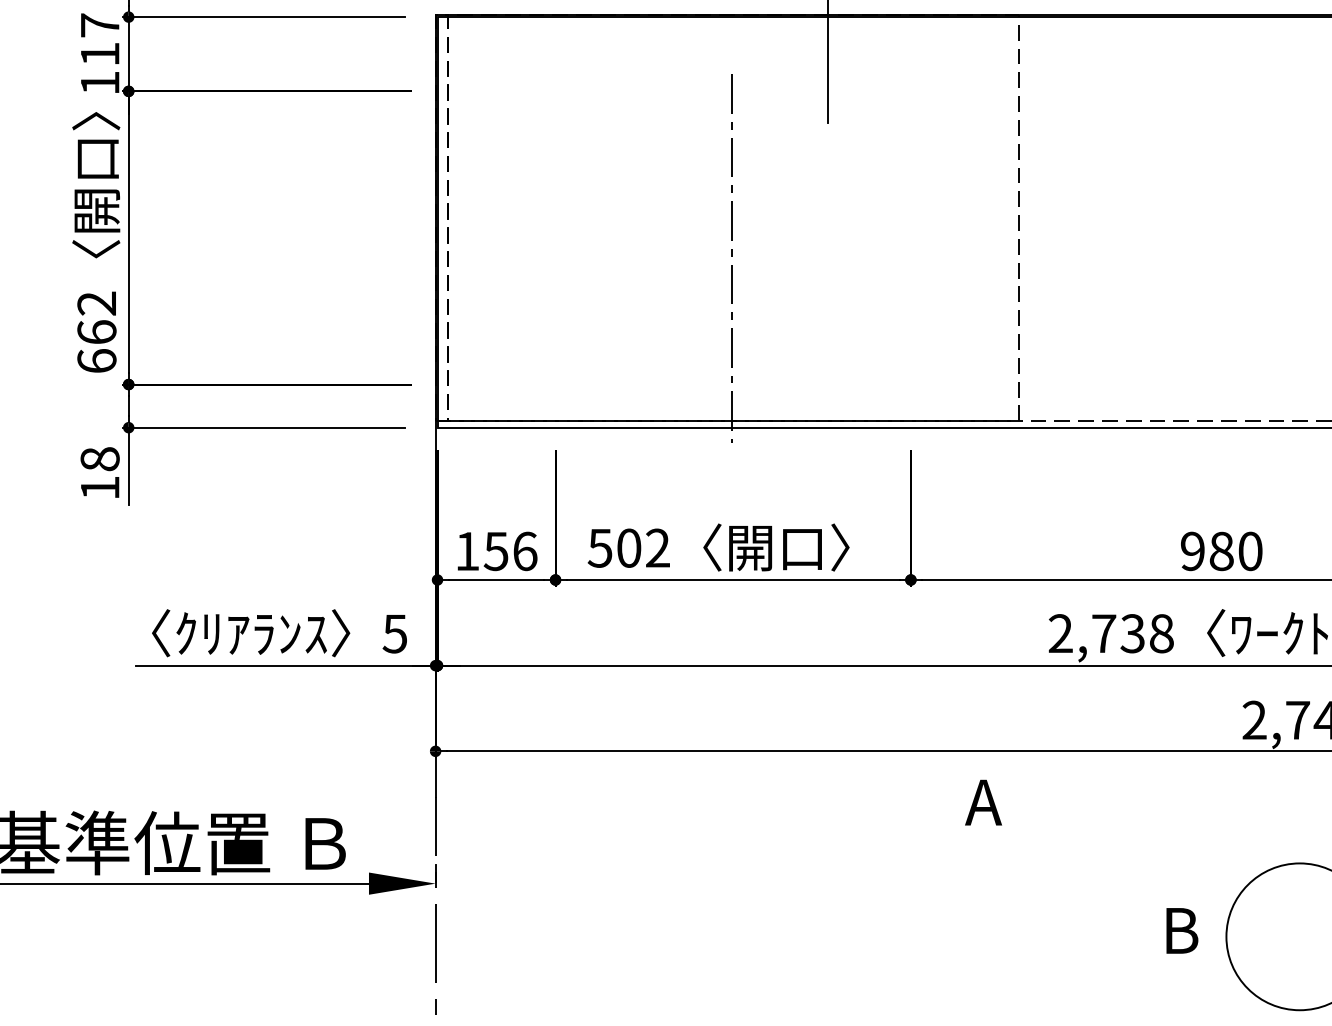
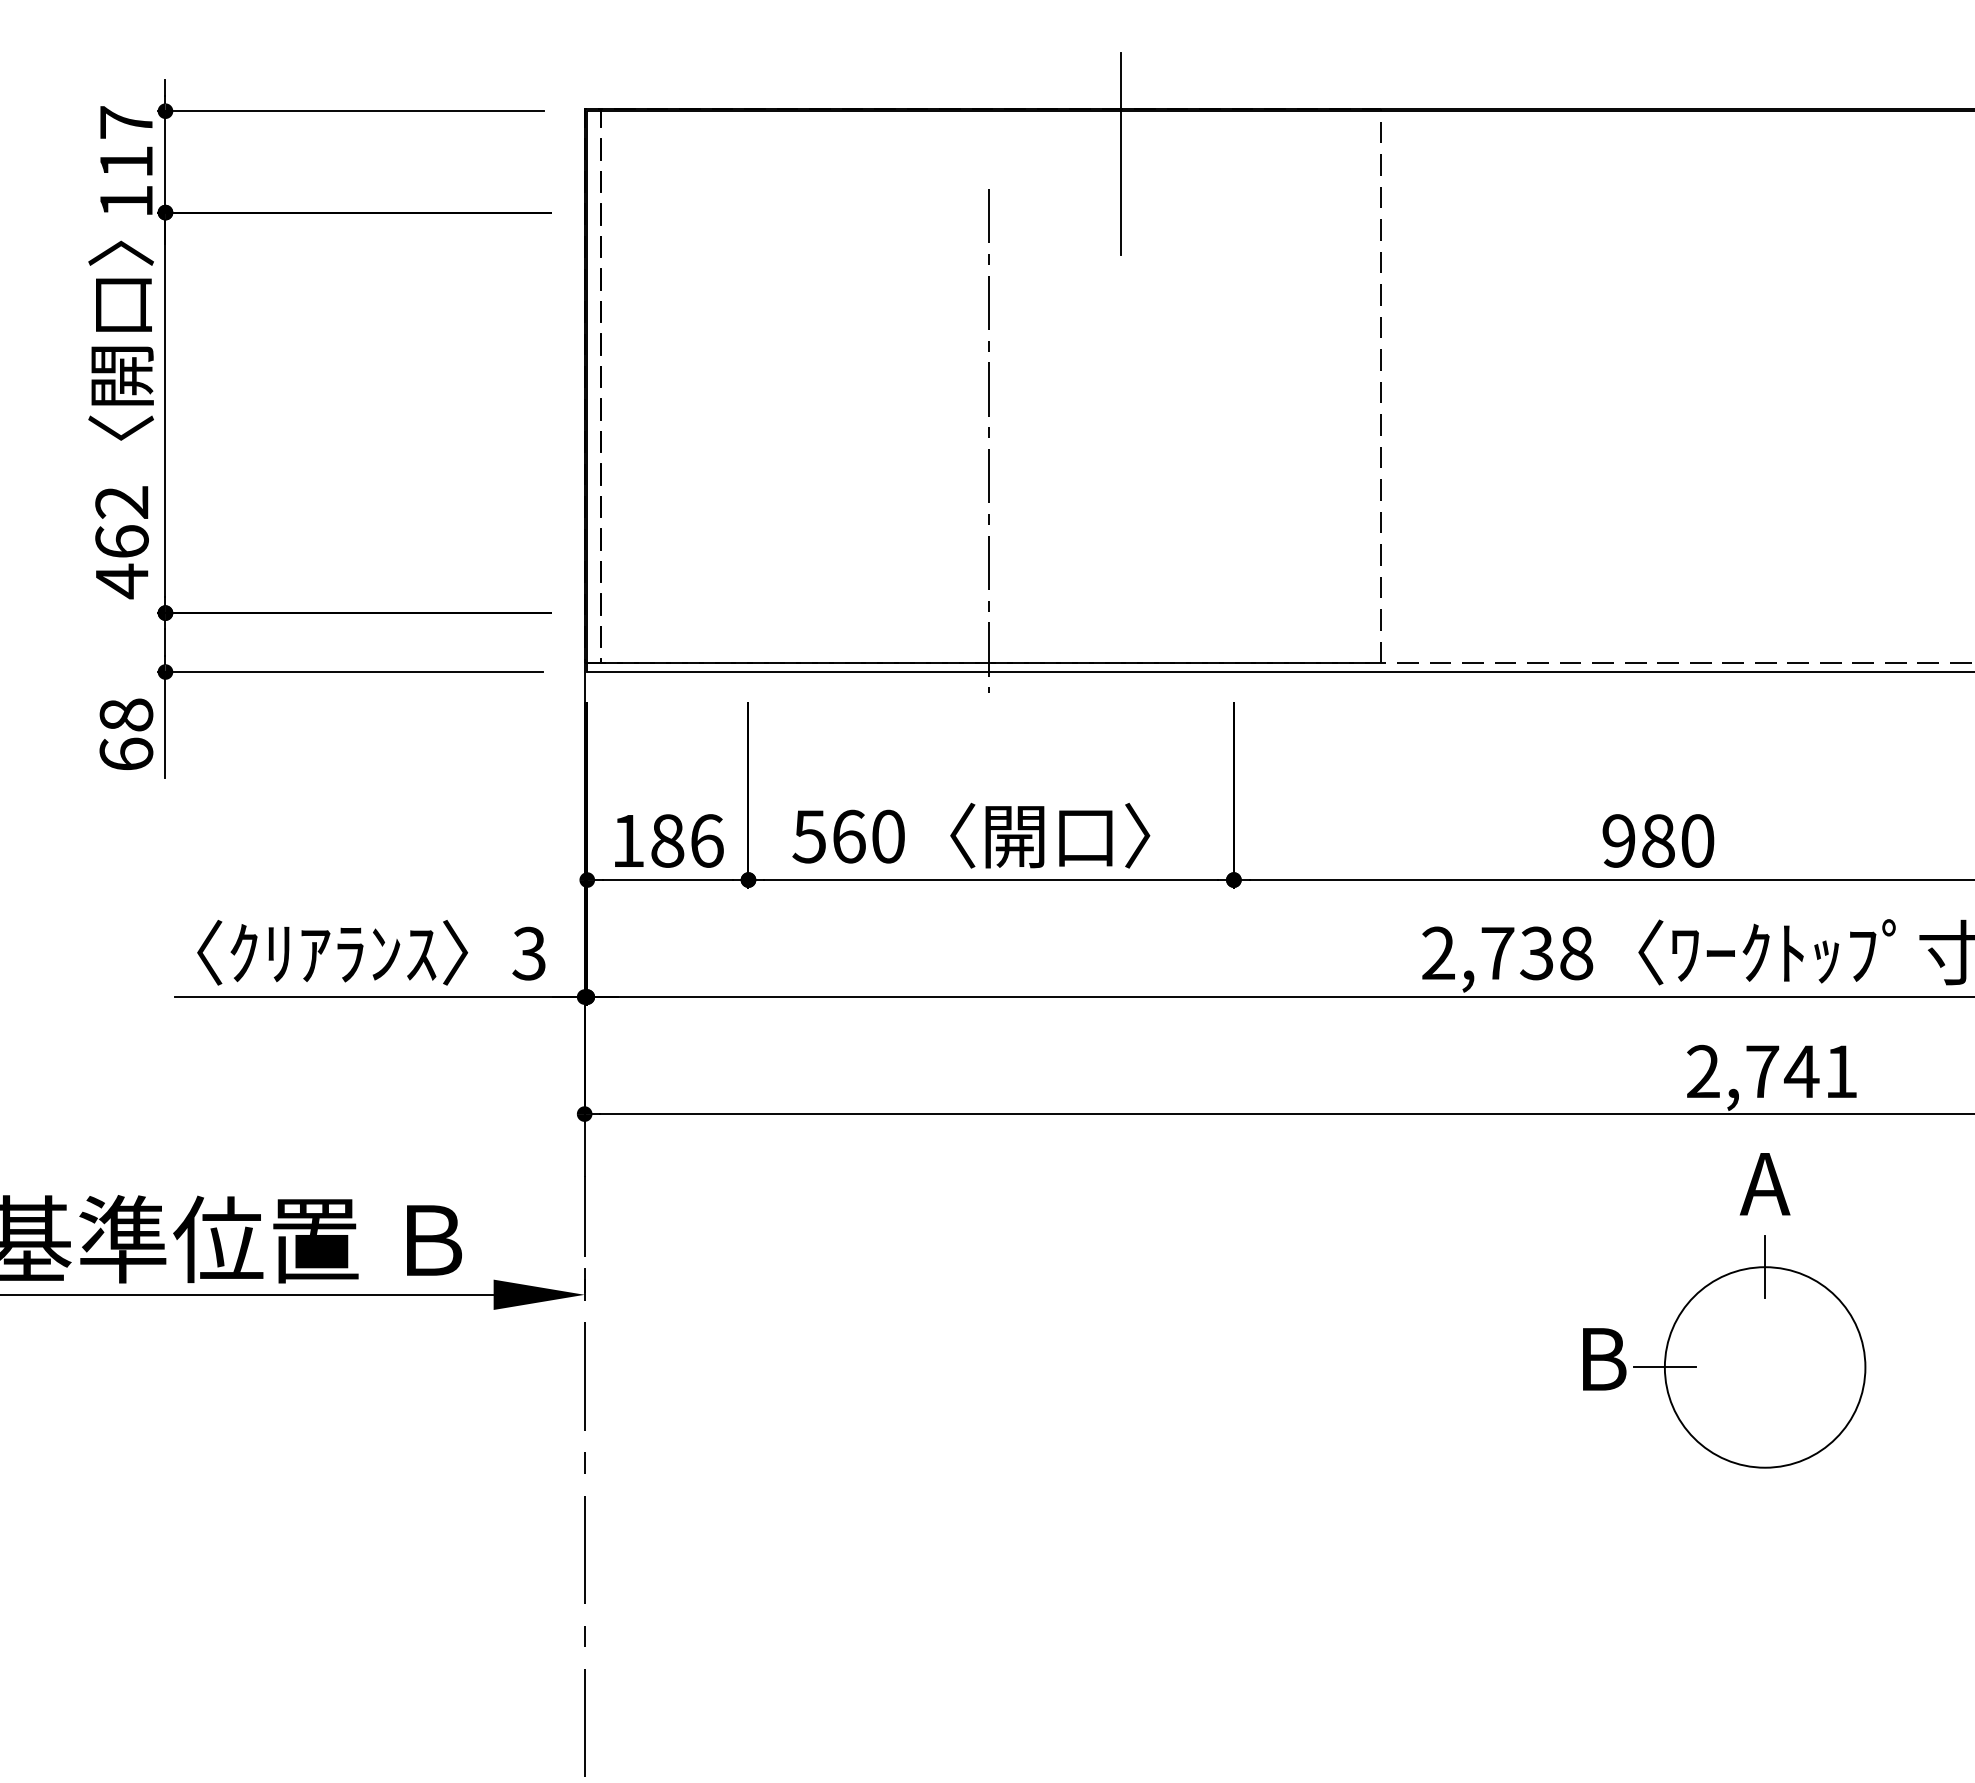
text: (96, 361) -> (121, 581), 662 -> 462
text: (100, 487) -> (126, 753), 18 -> 68
text: (643, 548) -> (868, 836), 502 -> 560
text: (496, 551) -> (667, 840), 156 -> 186
text: (394, 633) -> (528, 953), 5 -> 3
text: (983, 802) -> (1764, 1184), moved
line: (1300, 862) -> (1765, 1266), added
line: (1226, 936) -> (1664, 1367), added

